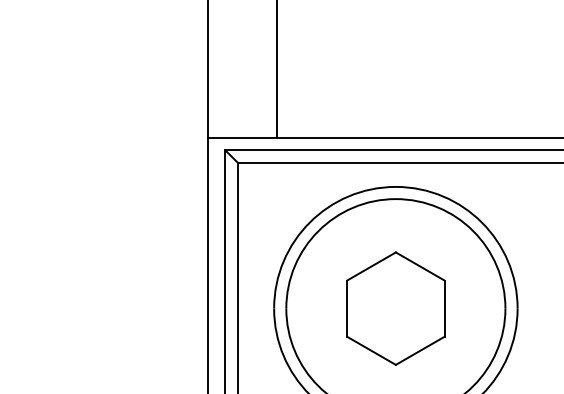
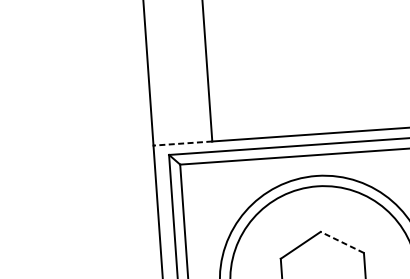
line: (241, 138) -> (182, 143), solid -> dashed
line: (419, 266) -> (341, 242), solid -> dashed

